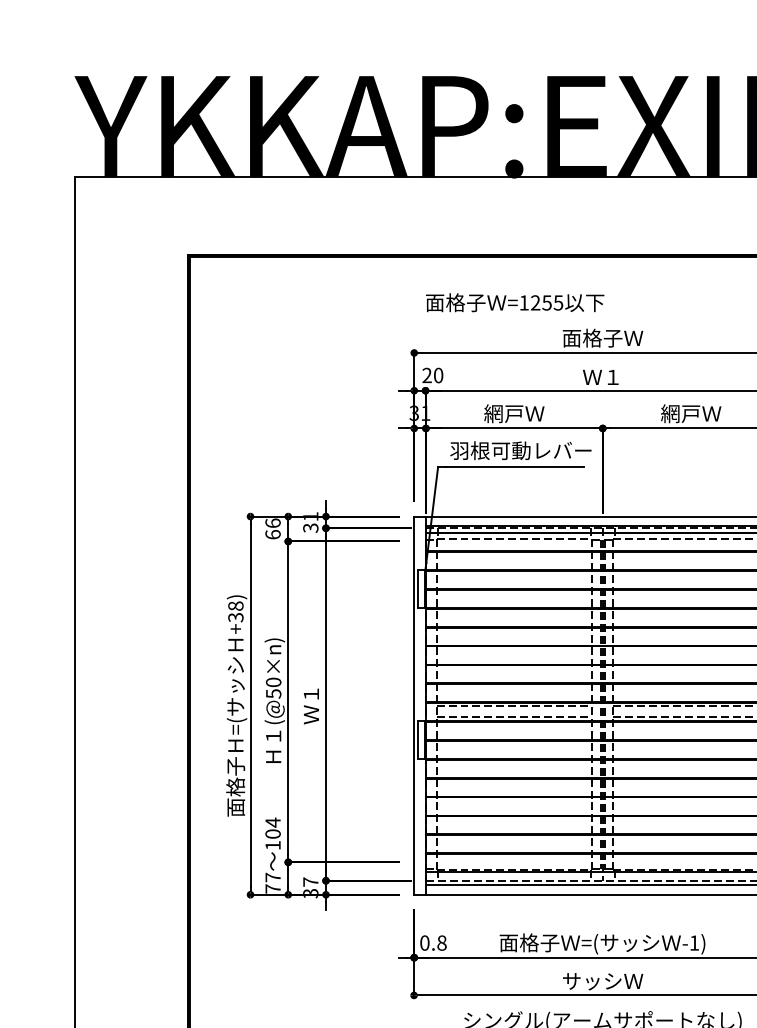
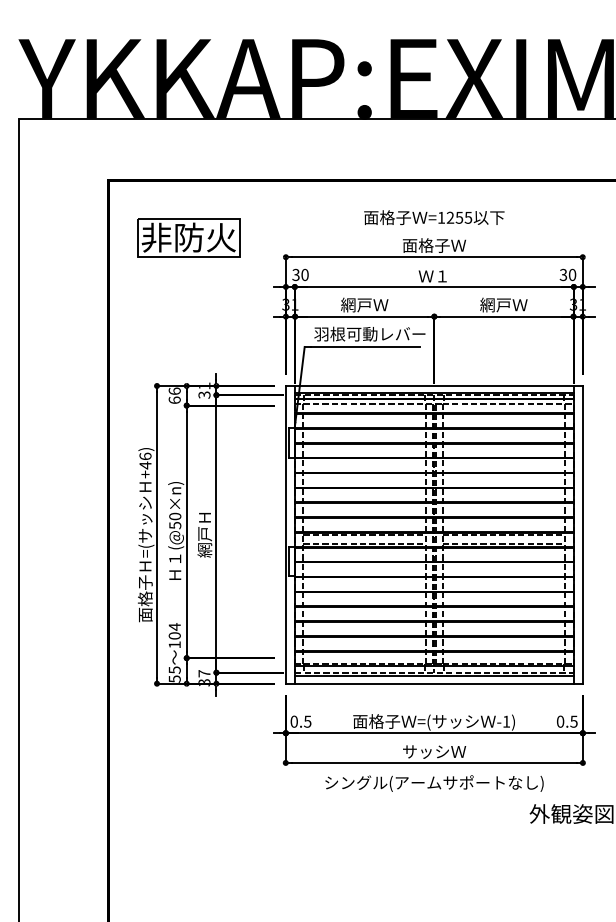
text: (515, 302) -> (434, 217), moved
part: (290, 327) -> (188, 237), added
text: (426, 376) -> (295, 275), 20 -> 30
text: (235, 611) -> (145, 460), +38) -> +46)
text: (310, 706) -> (204, 535), Ｗ１ -> 網戸Ｈ
text: (272, 883) -> (174, 674), 77 -> 55
text: (441, 942) -> (307, 721), 0.8 -> 0.5

